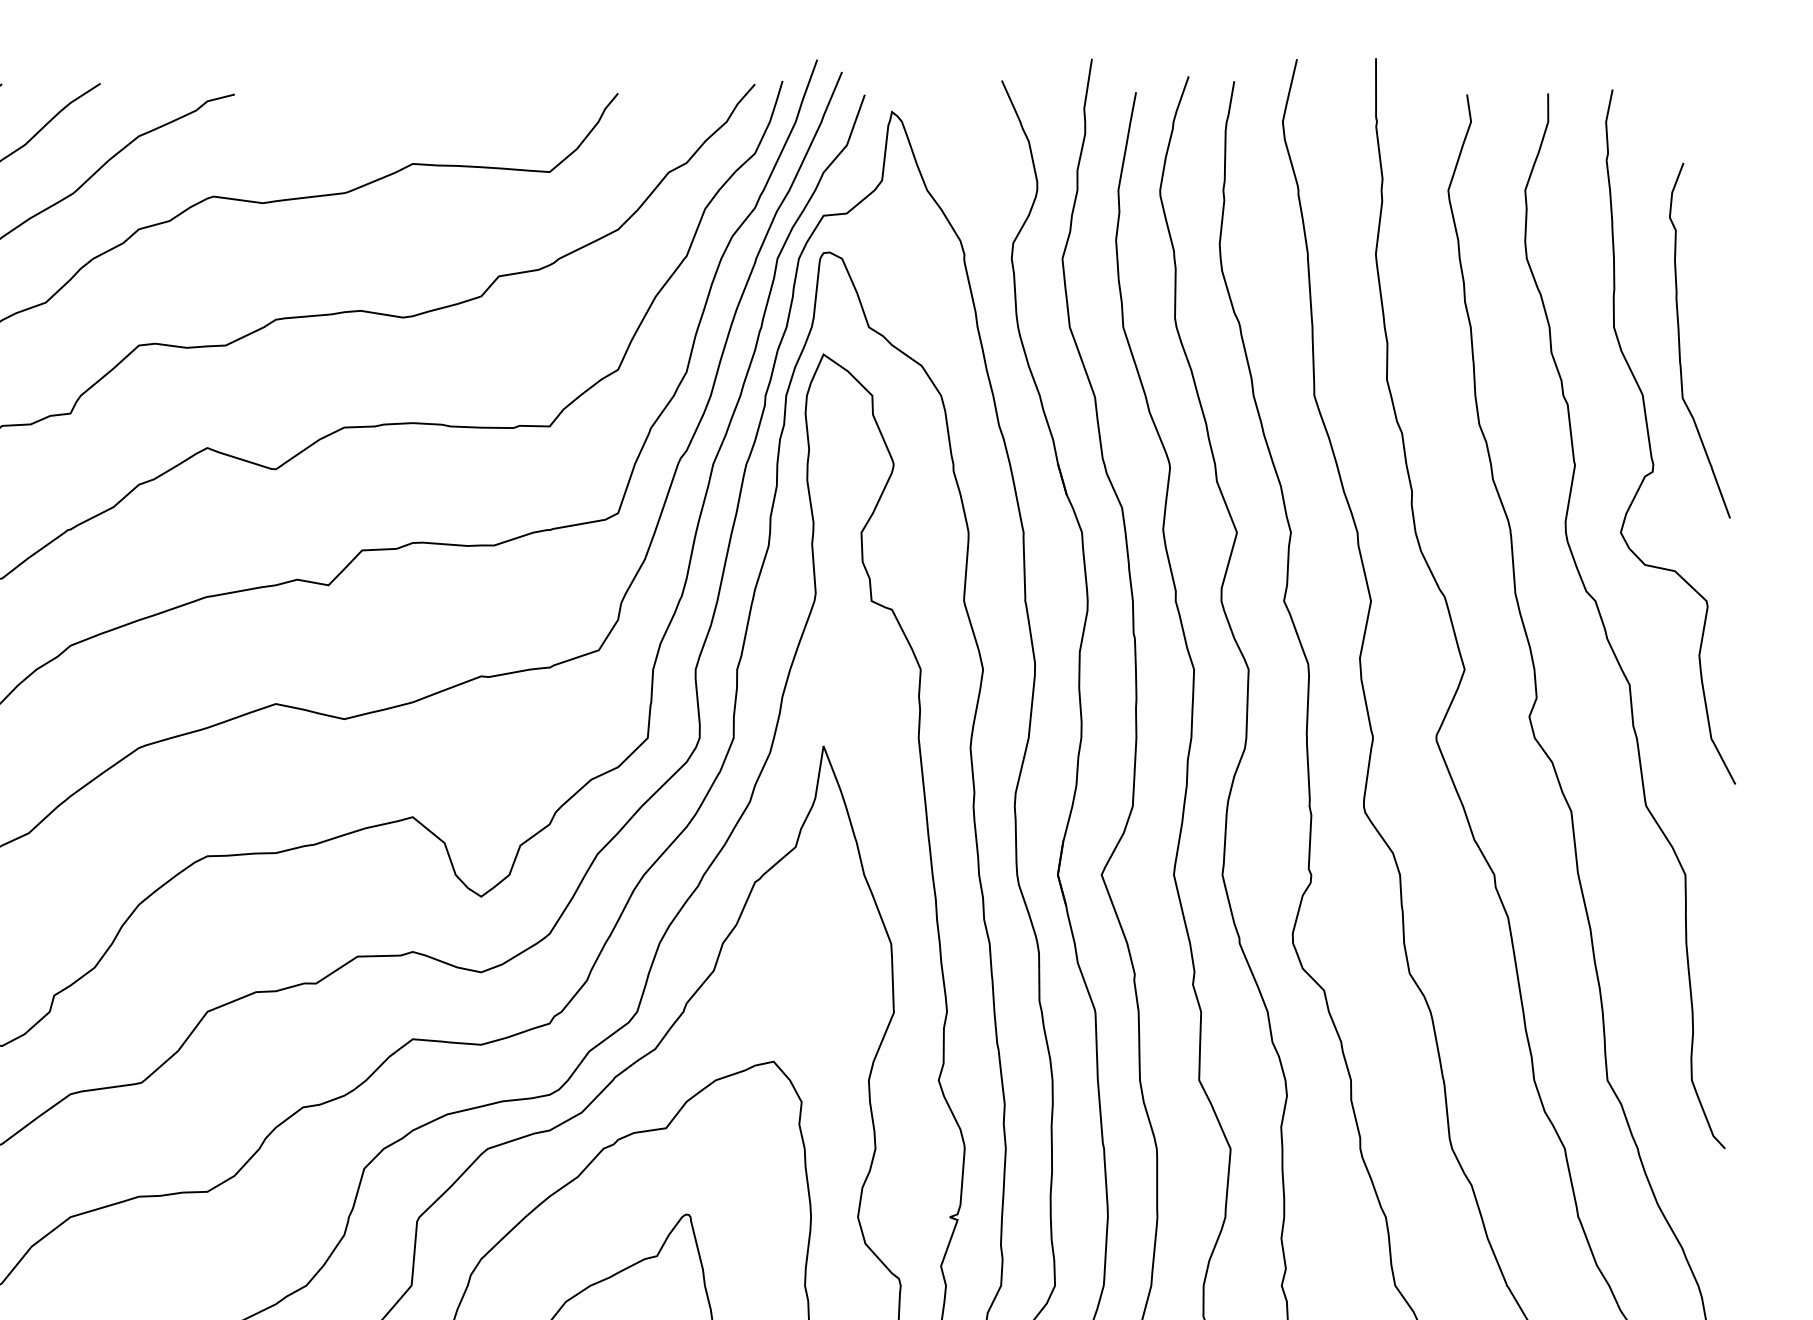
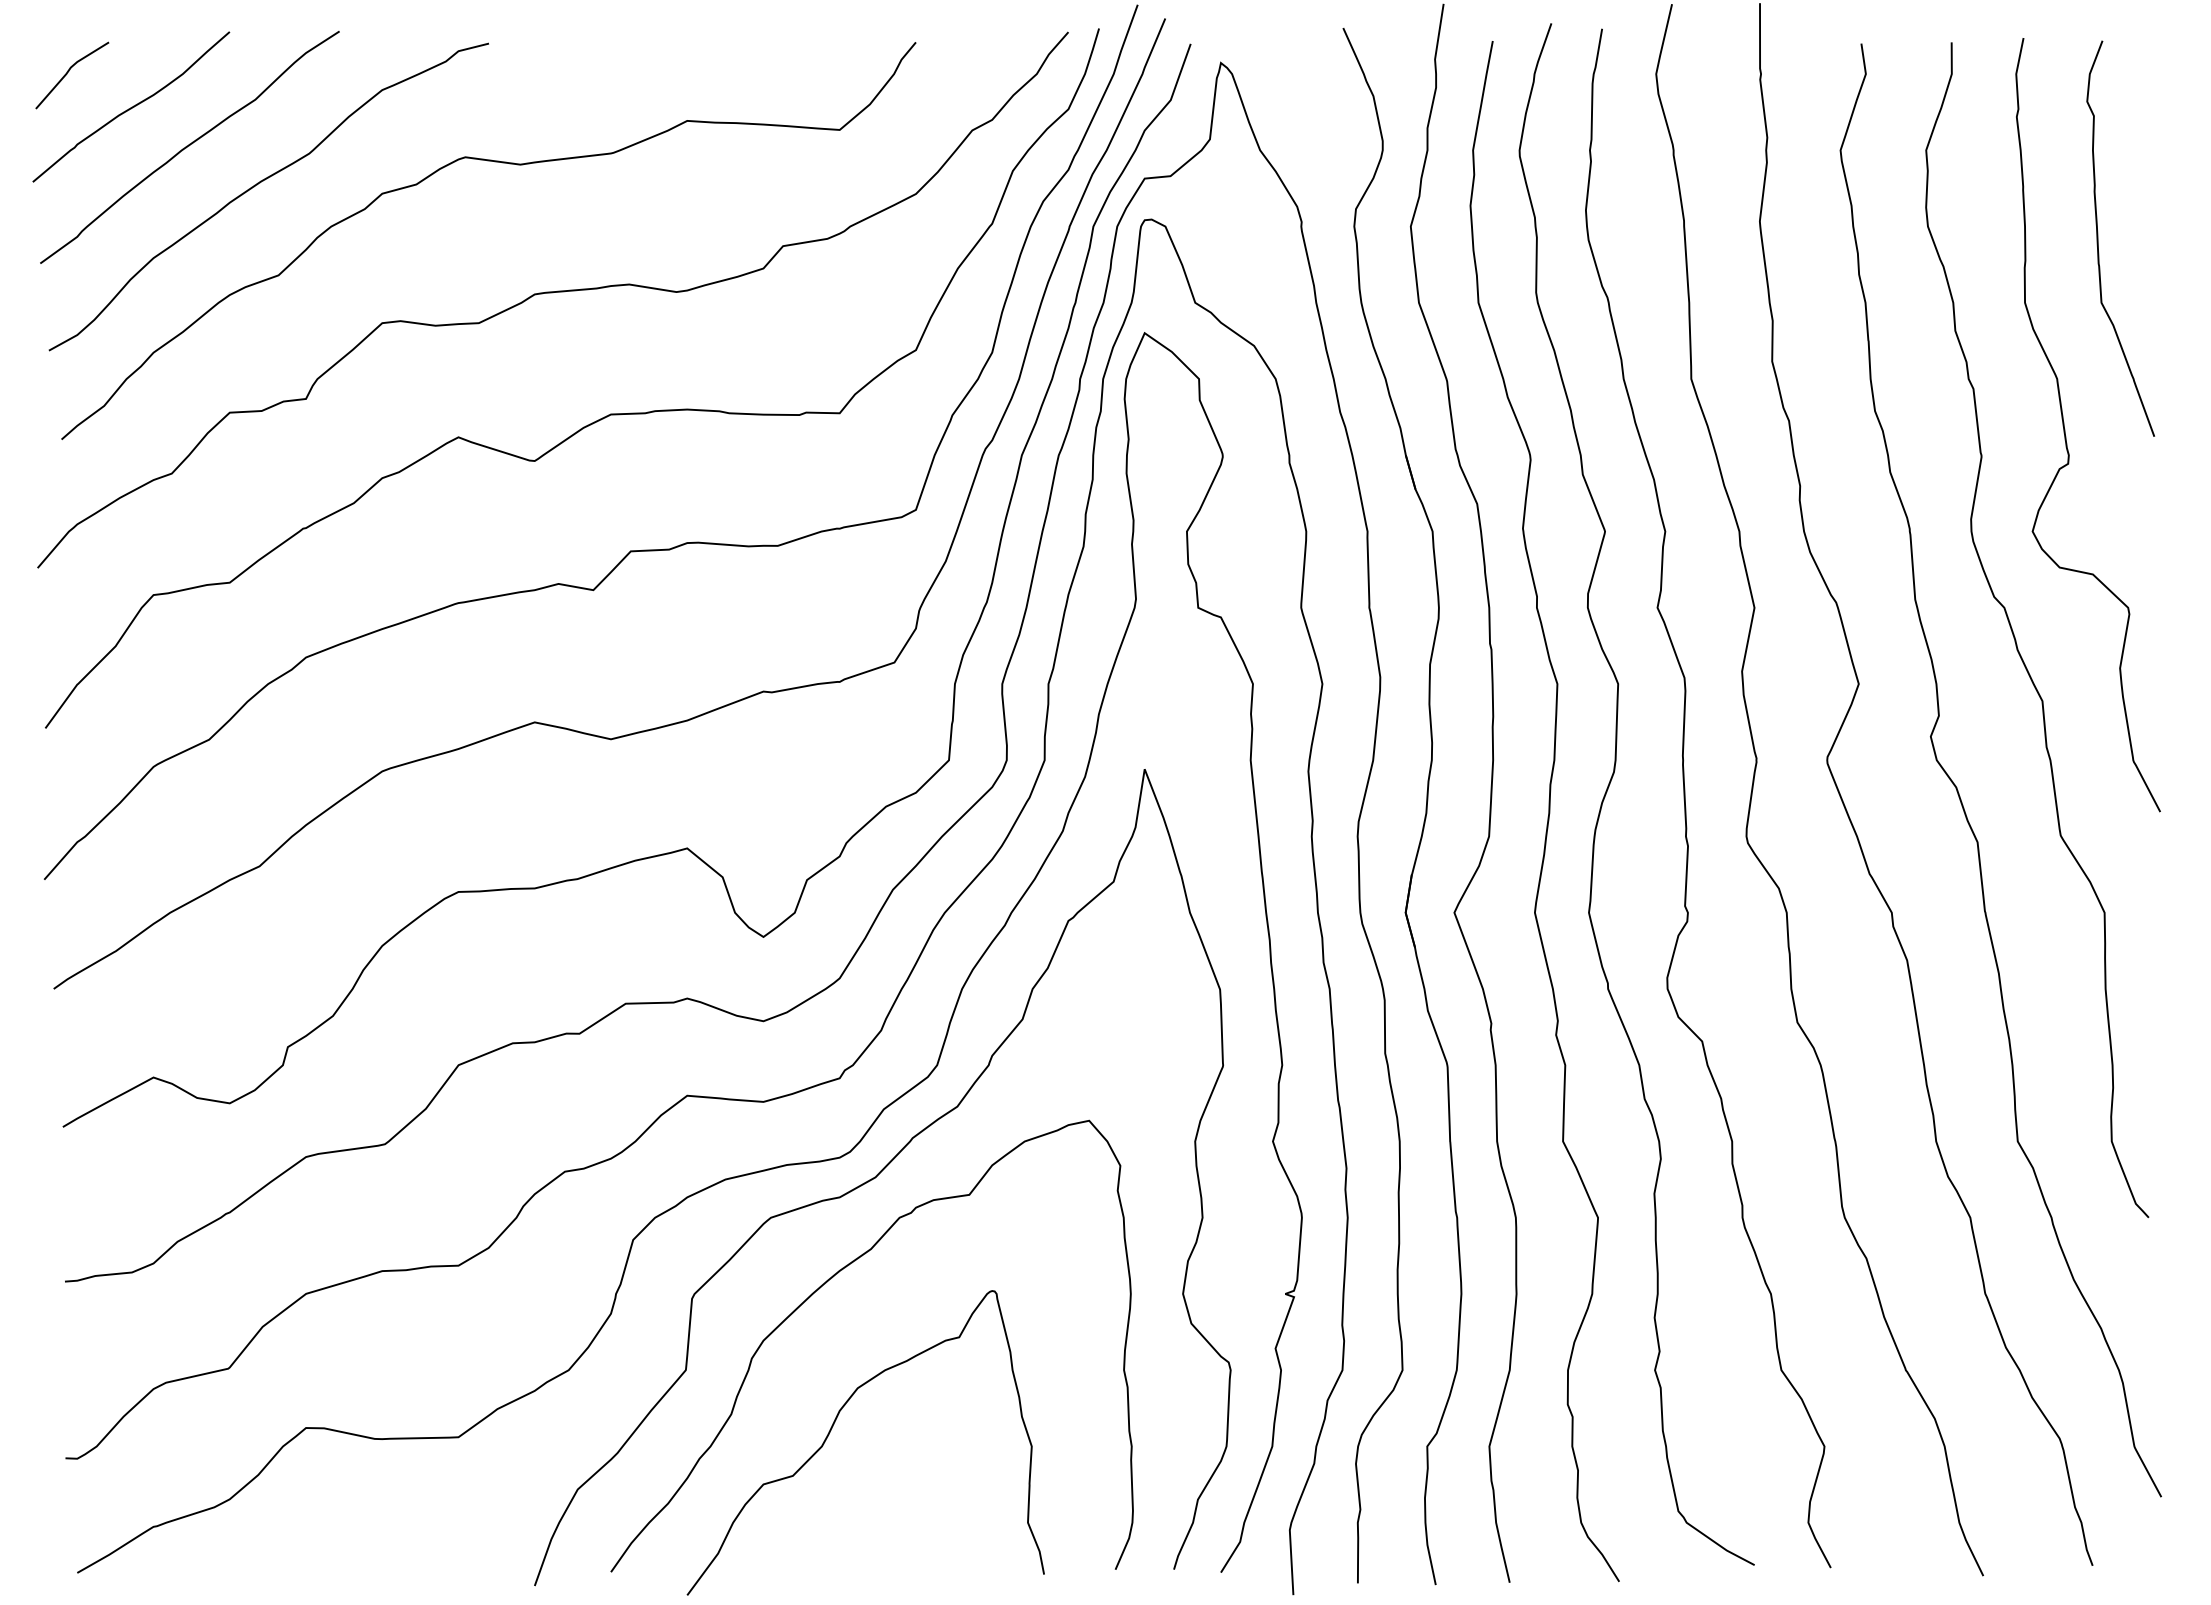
curve: (1679, 340) -> (2098, 238), moved

